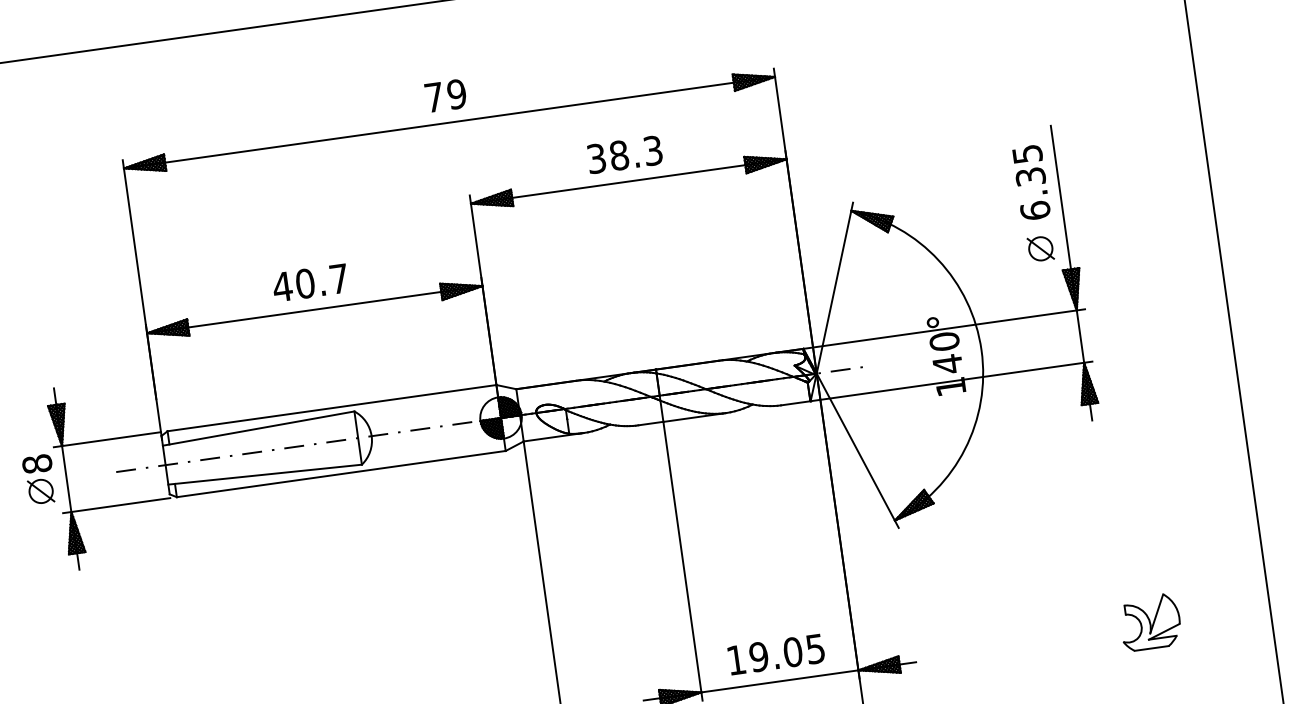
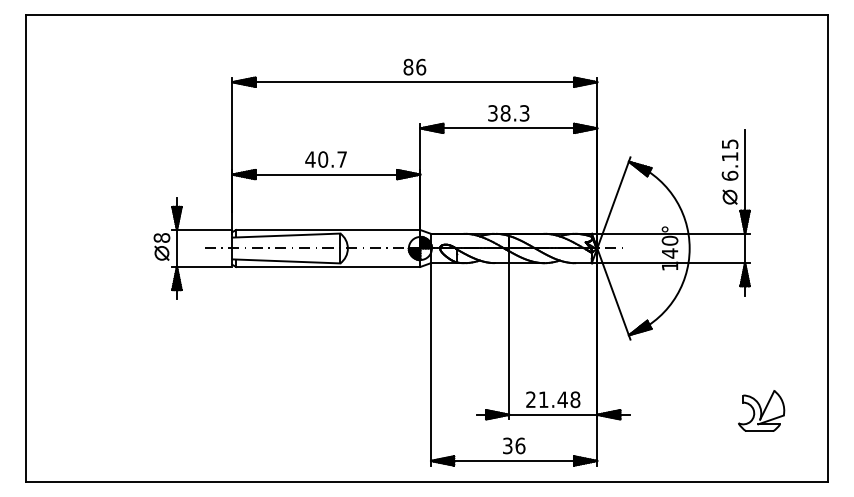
text: (444, 94) -> (414, 66), 79 -> 86
text: (1029, 176) -> (729, 156), 6.35 -> 6.15
part: (1150, 621) -> (761, 410), size x1.4
text: (776, 654) -> (553, 399), 19.05 -> 21.48

